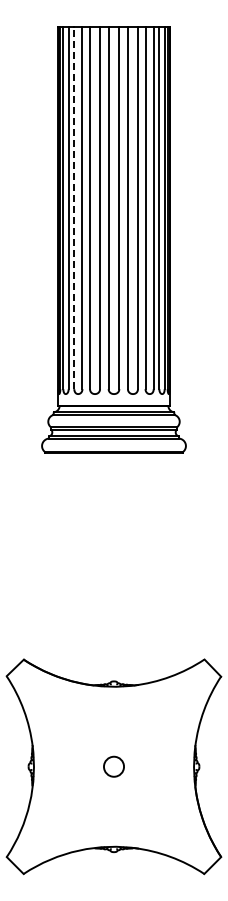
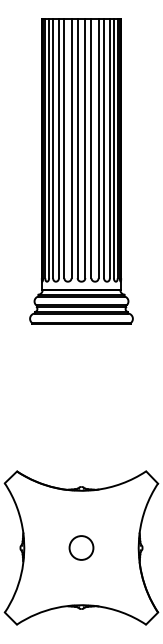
line: (74, 207) -> (53, 148), dashed -> solid
circle: (113, 766) -> (81, 547), size x1.67

